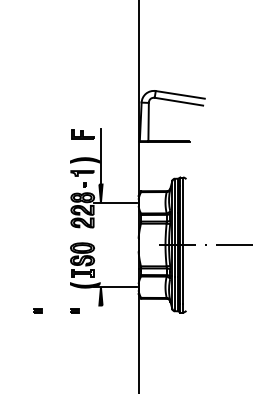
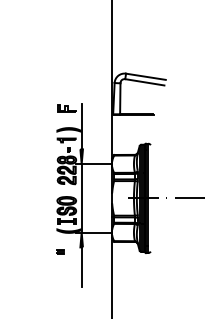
line: (100, 244) -> (81, 197), added
part: (37, 310) -> (30, 251), removed
line: (100, 329) -> (81, 266), added

